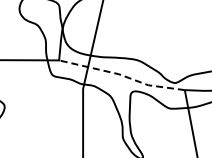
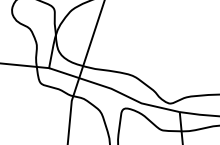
line: (121, 75) -> (113, 90), dashed -> solid

